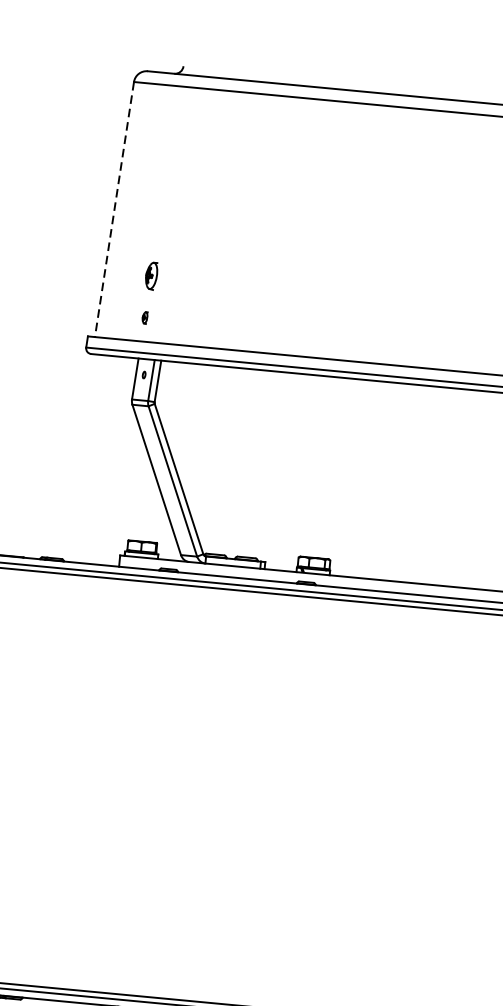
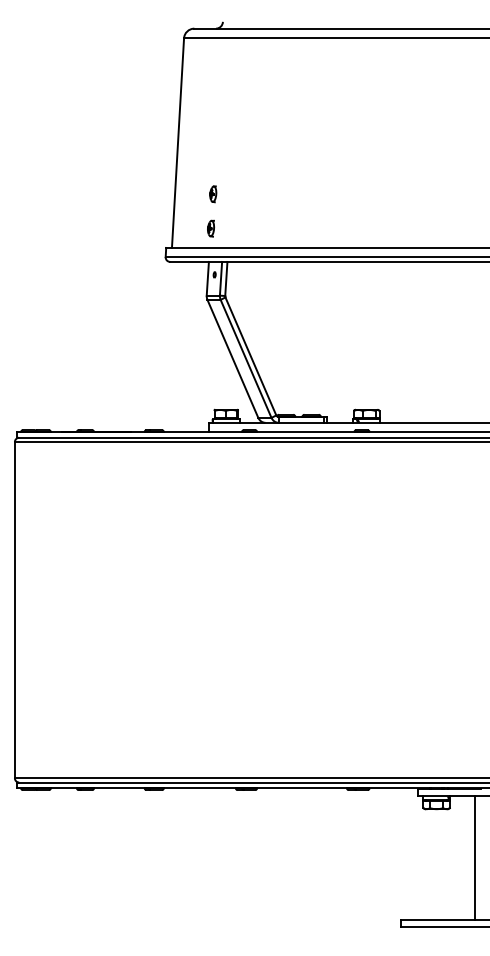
line: (115, 209) -> (178, 143), dashed -> solid
part: (152, 276) -> (213, 194), size x0.71
part: (144, 317) -> (210, 228), size x1.67

